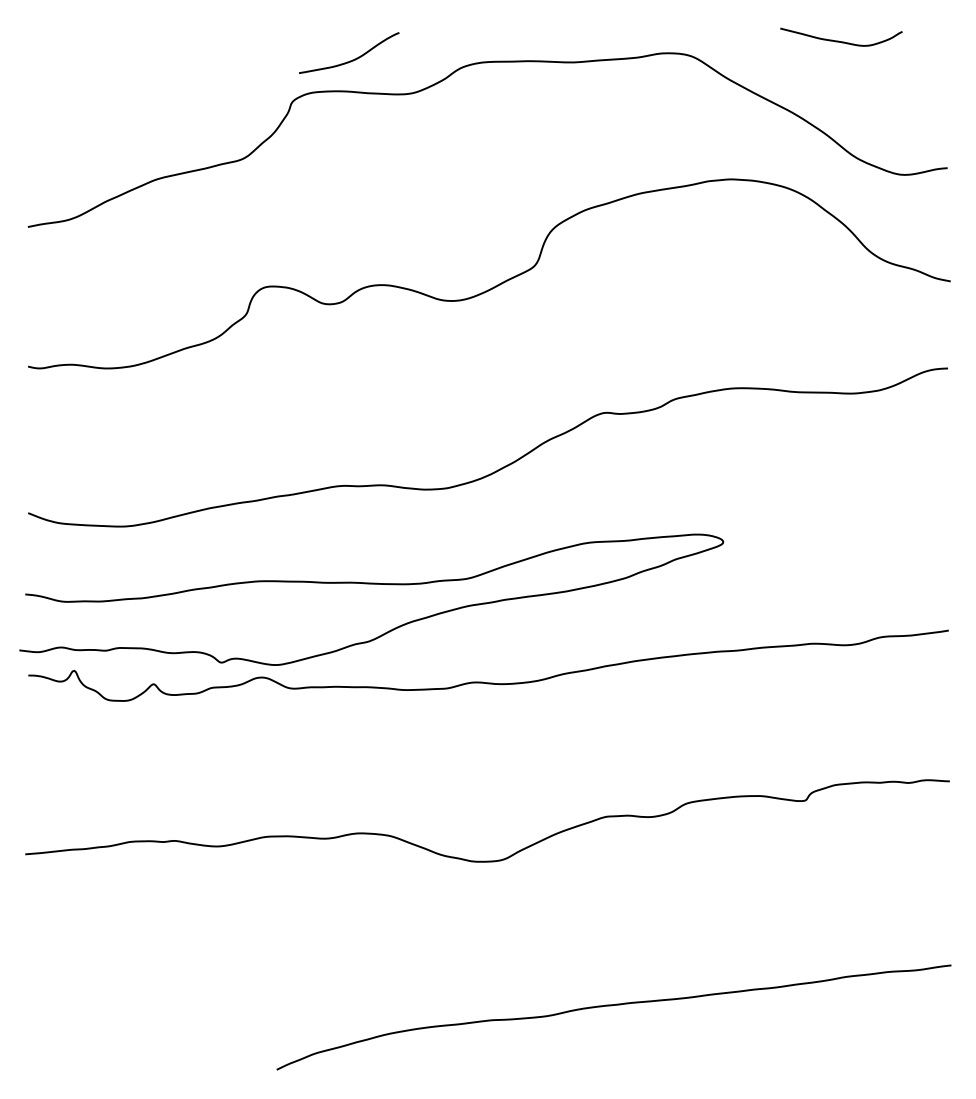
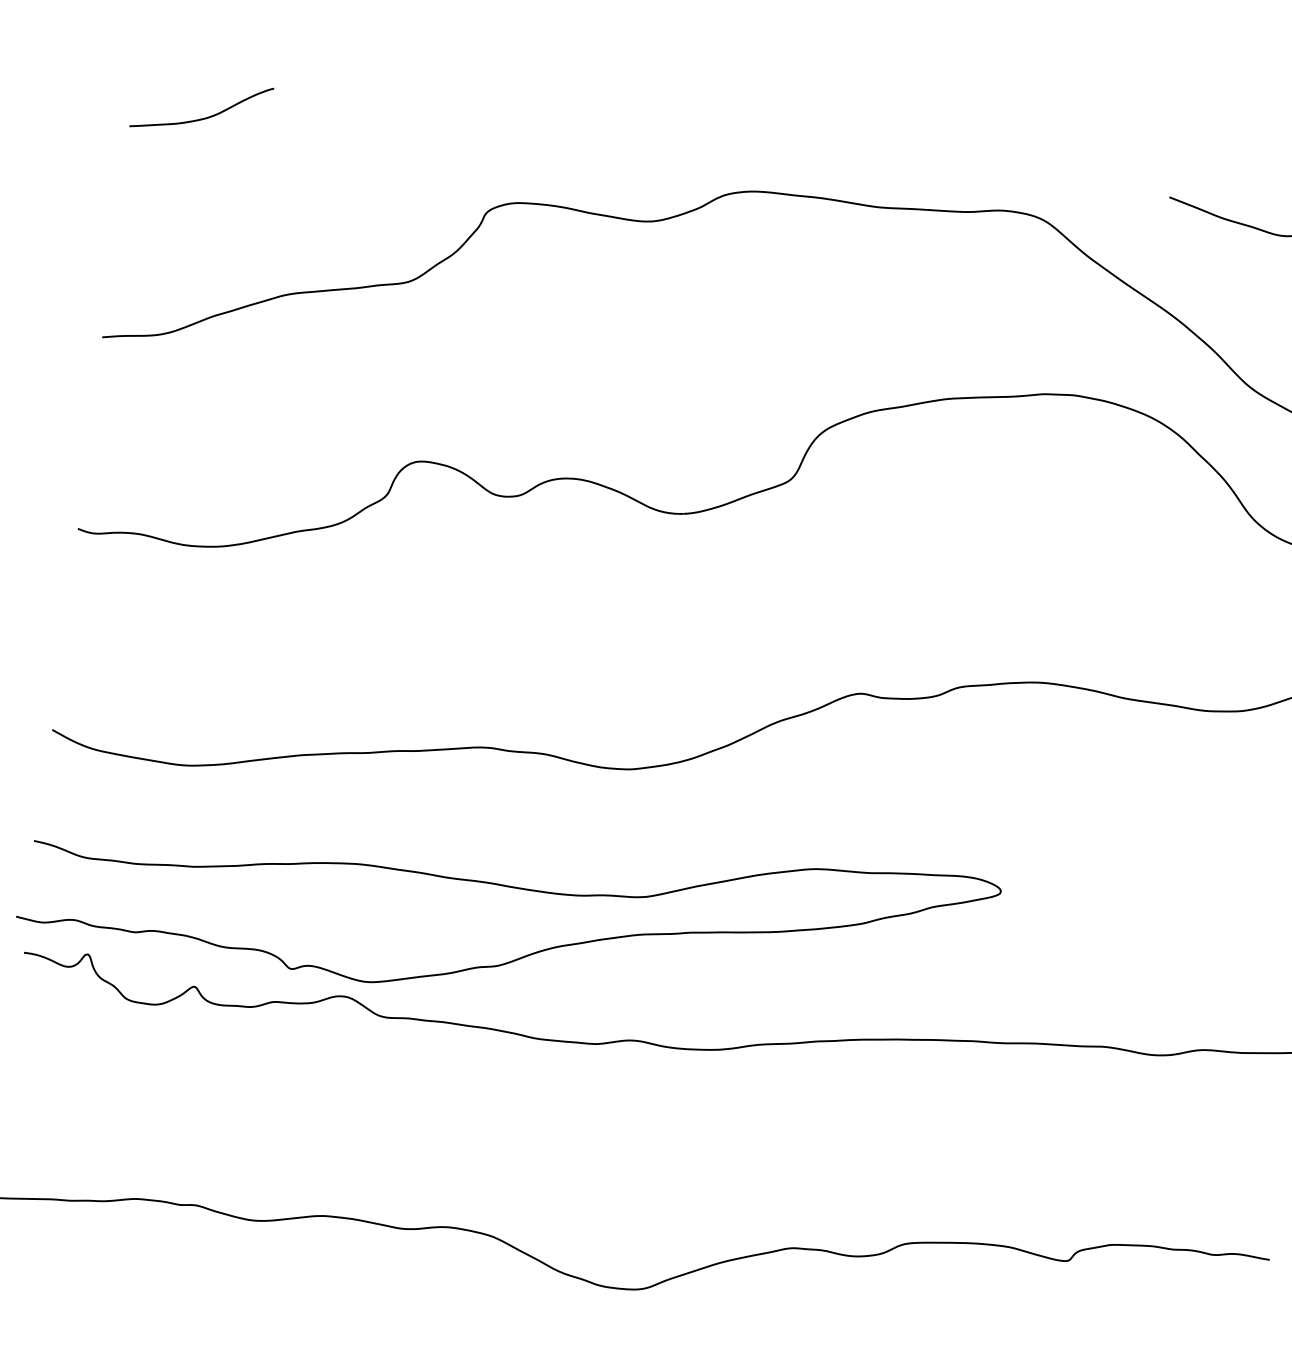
curve: (352, 59) -> (205, 116), moved

